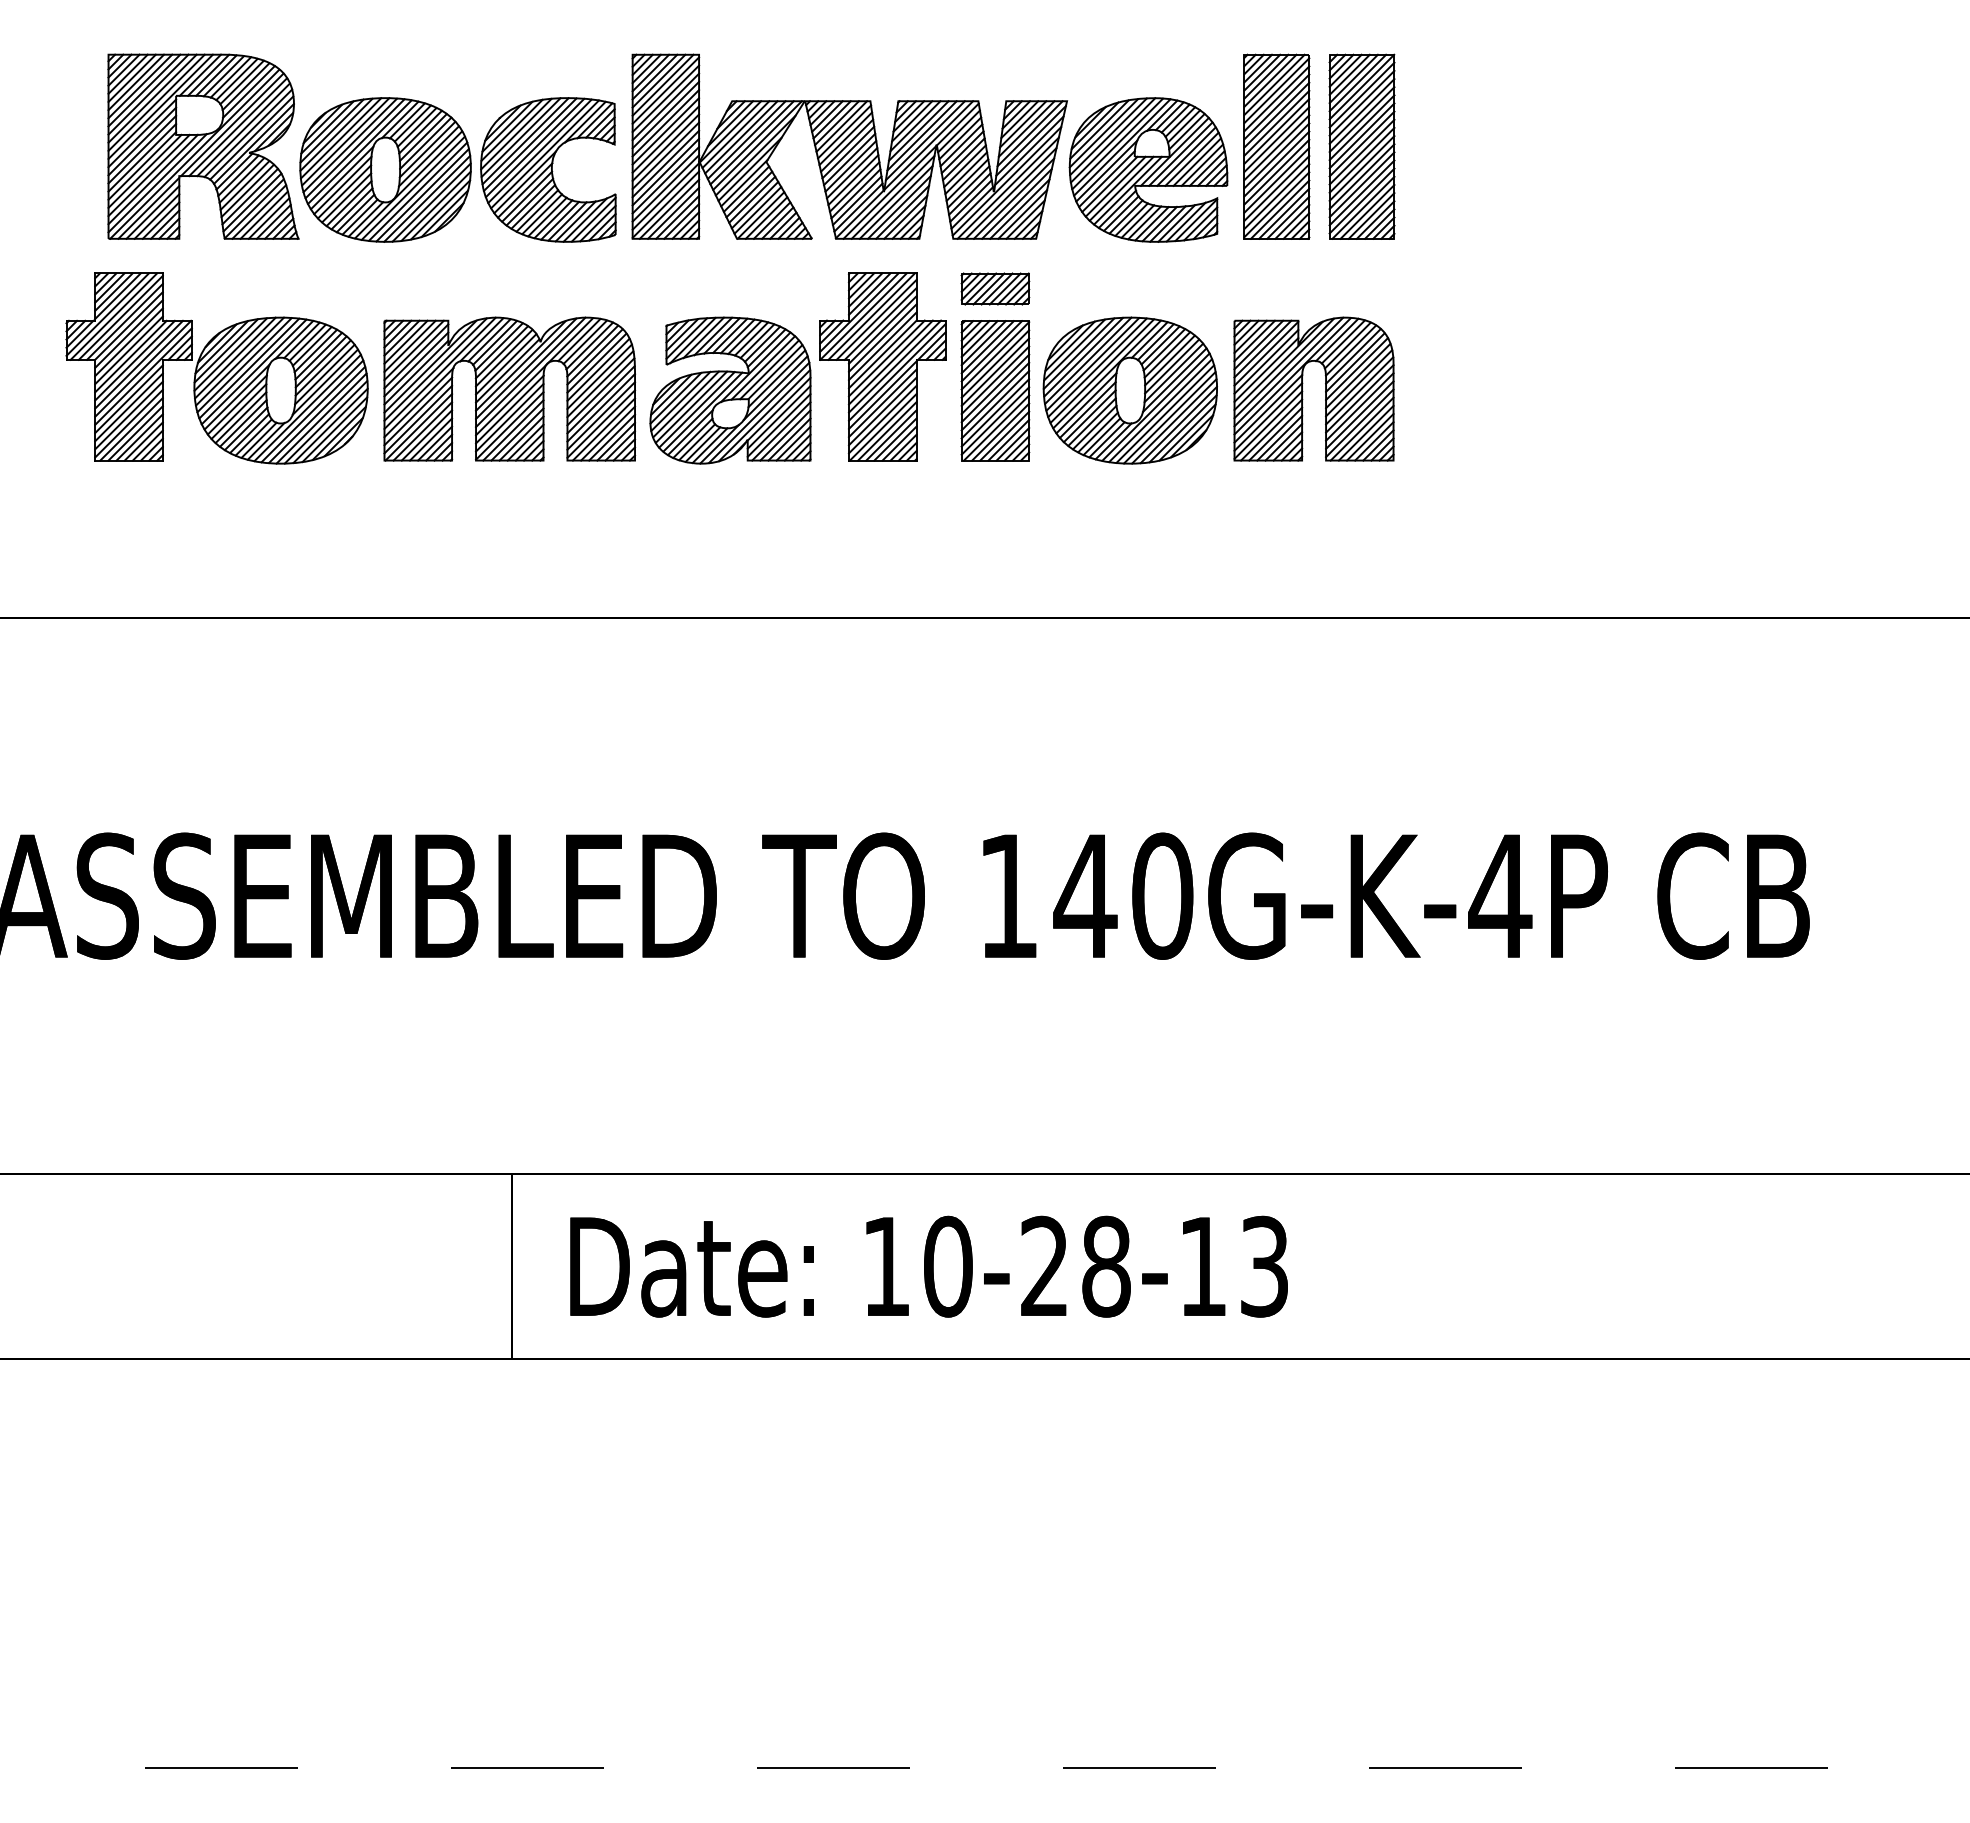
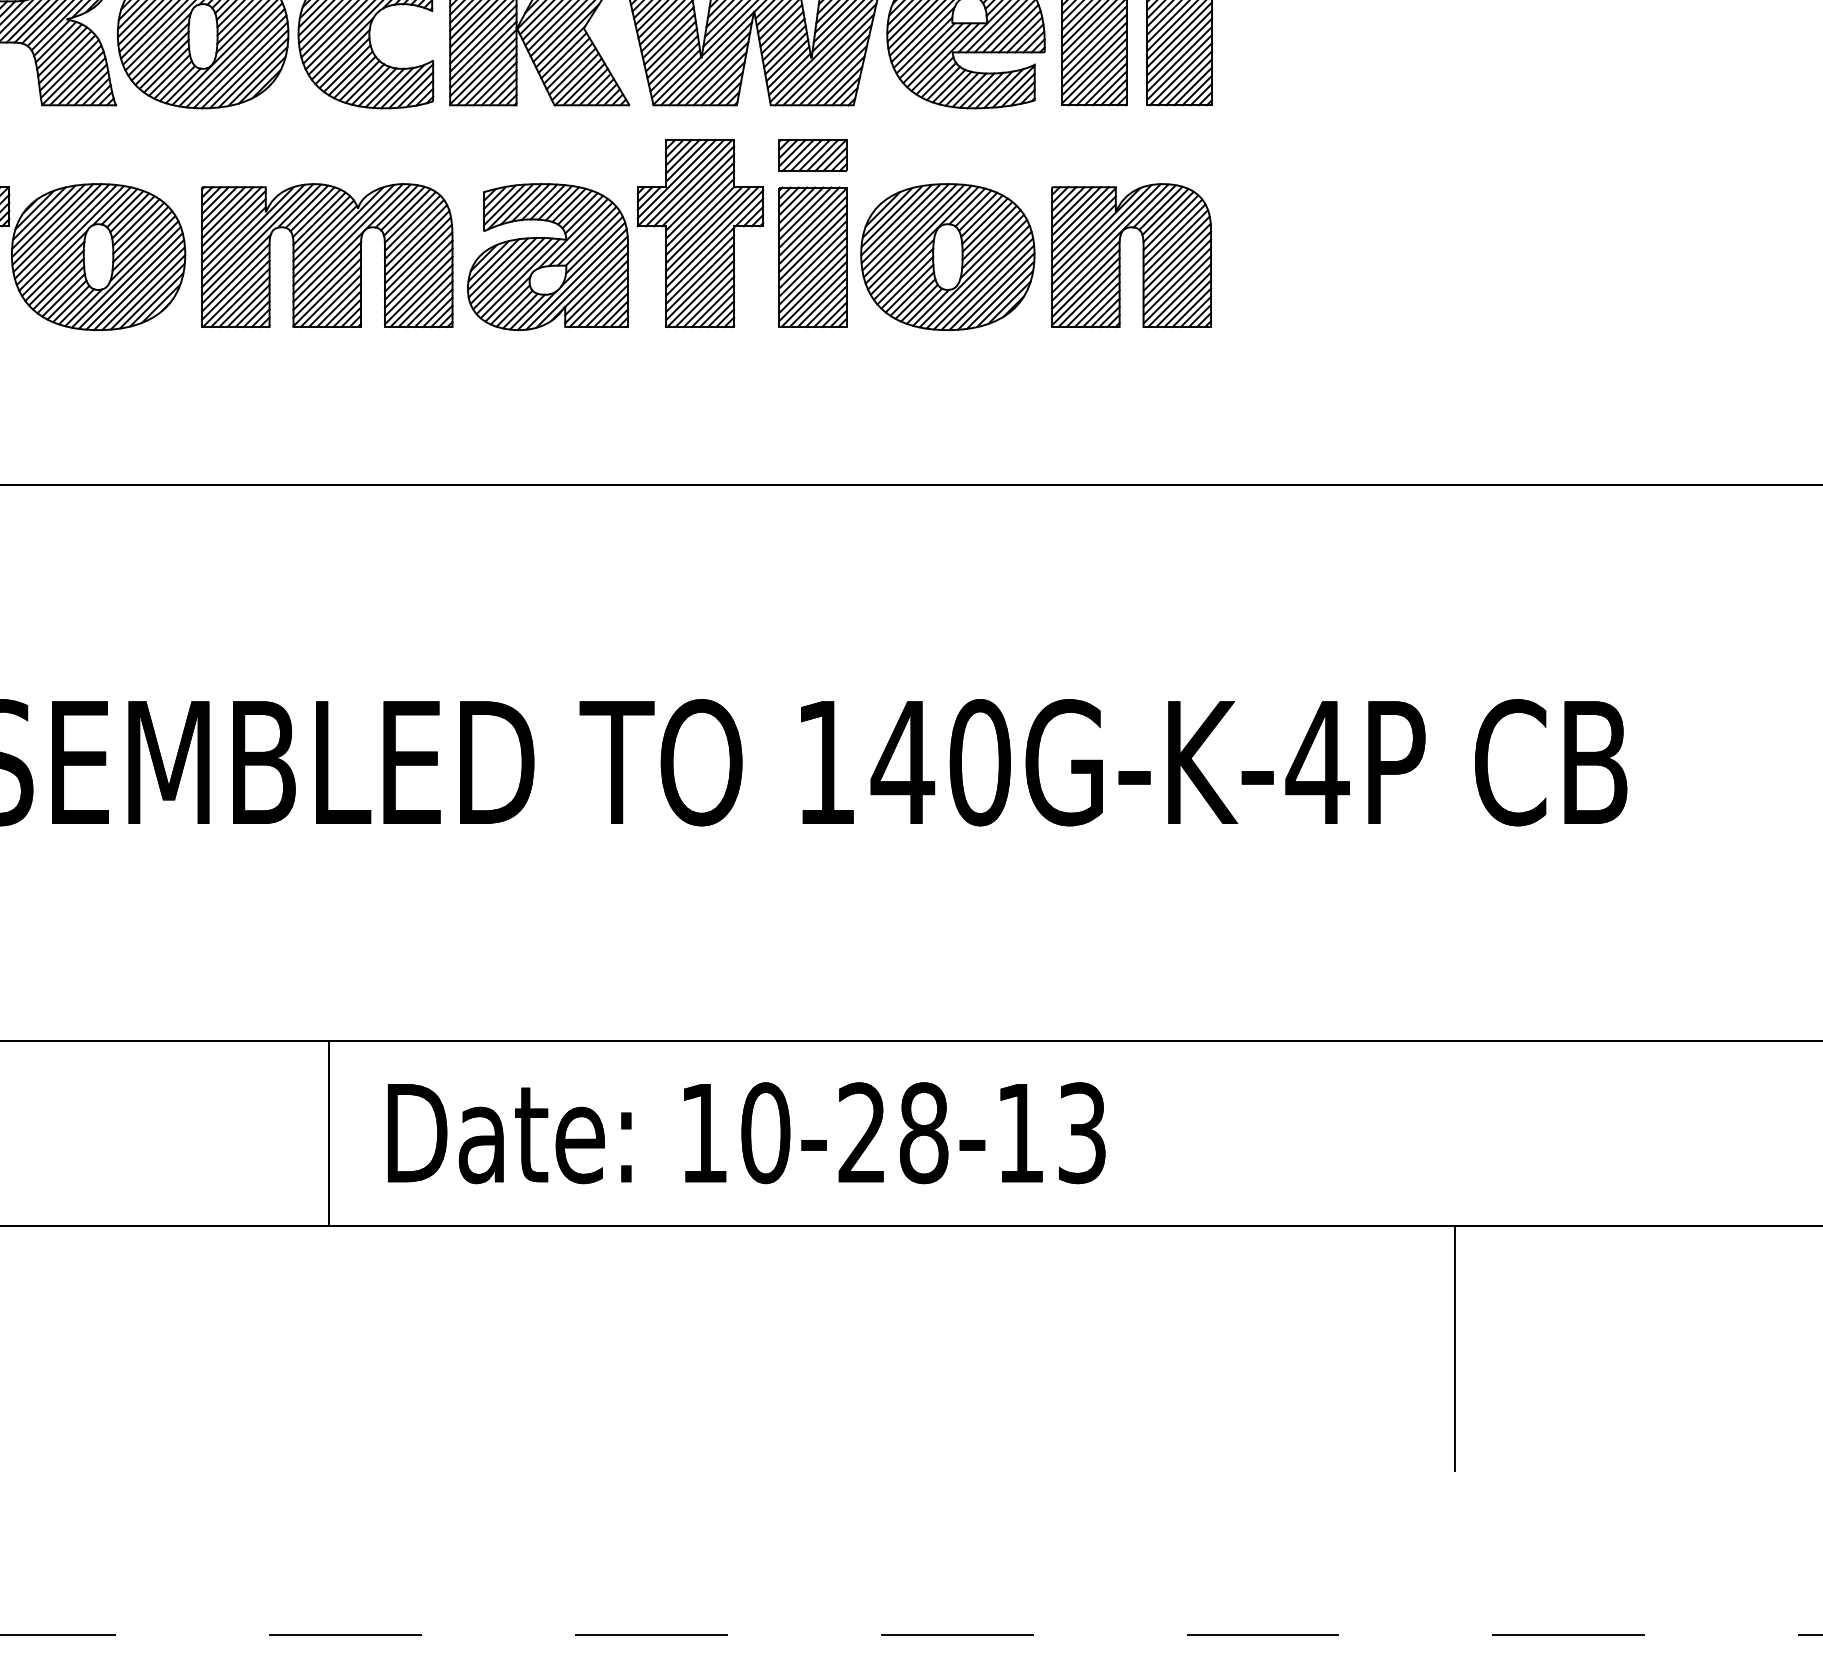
line: (1637, 1481) -> (1455, 1347), added

